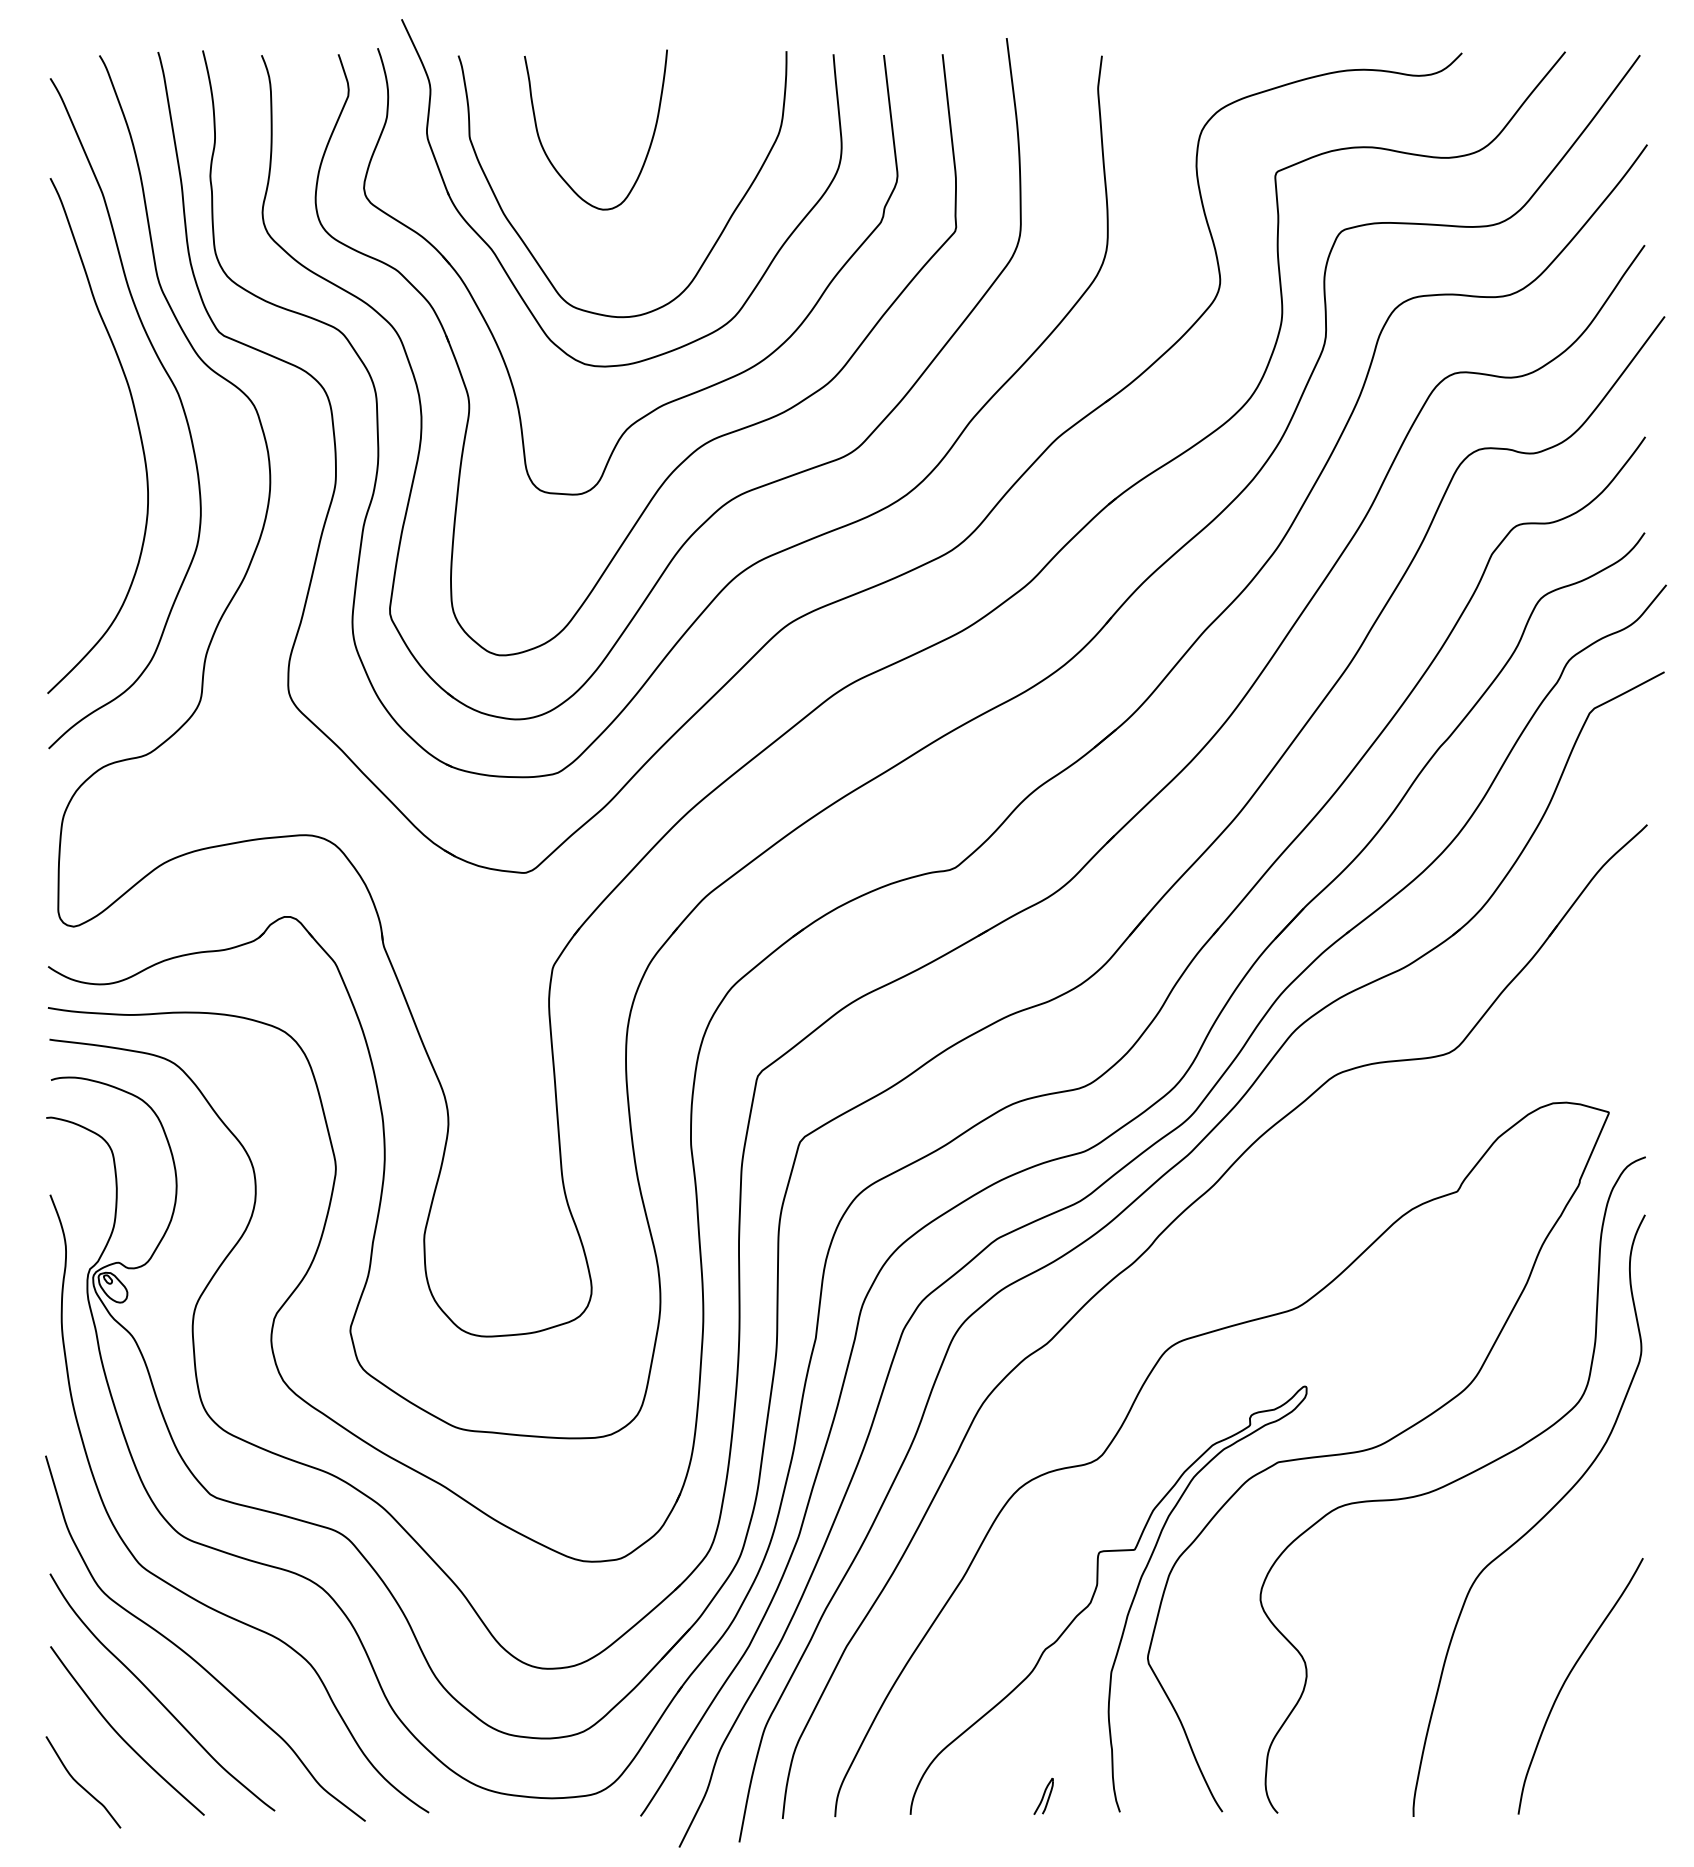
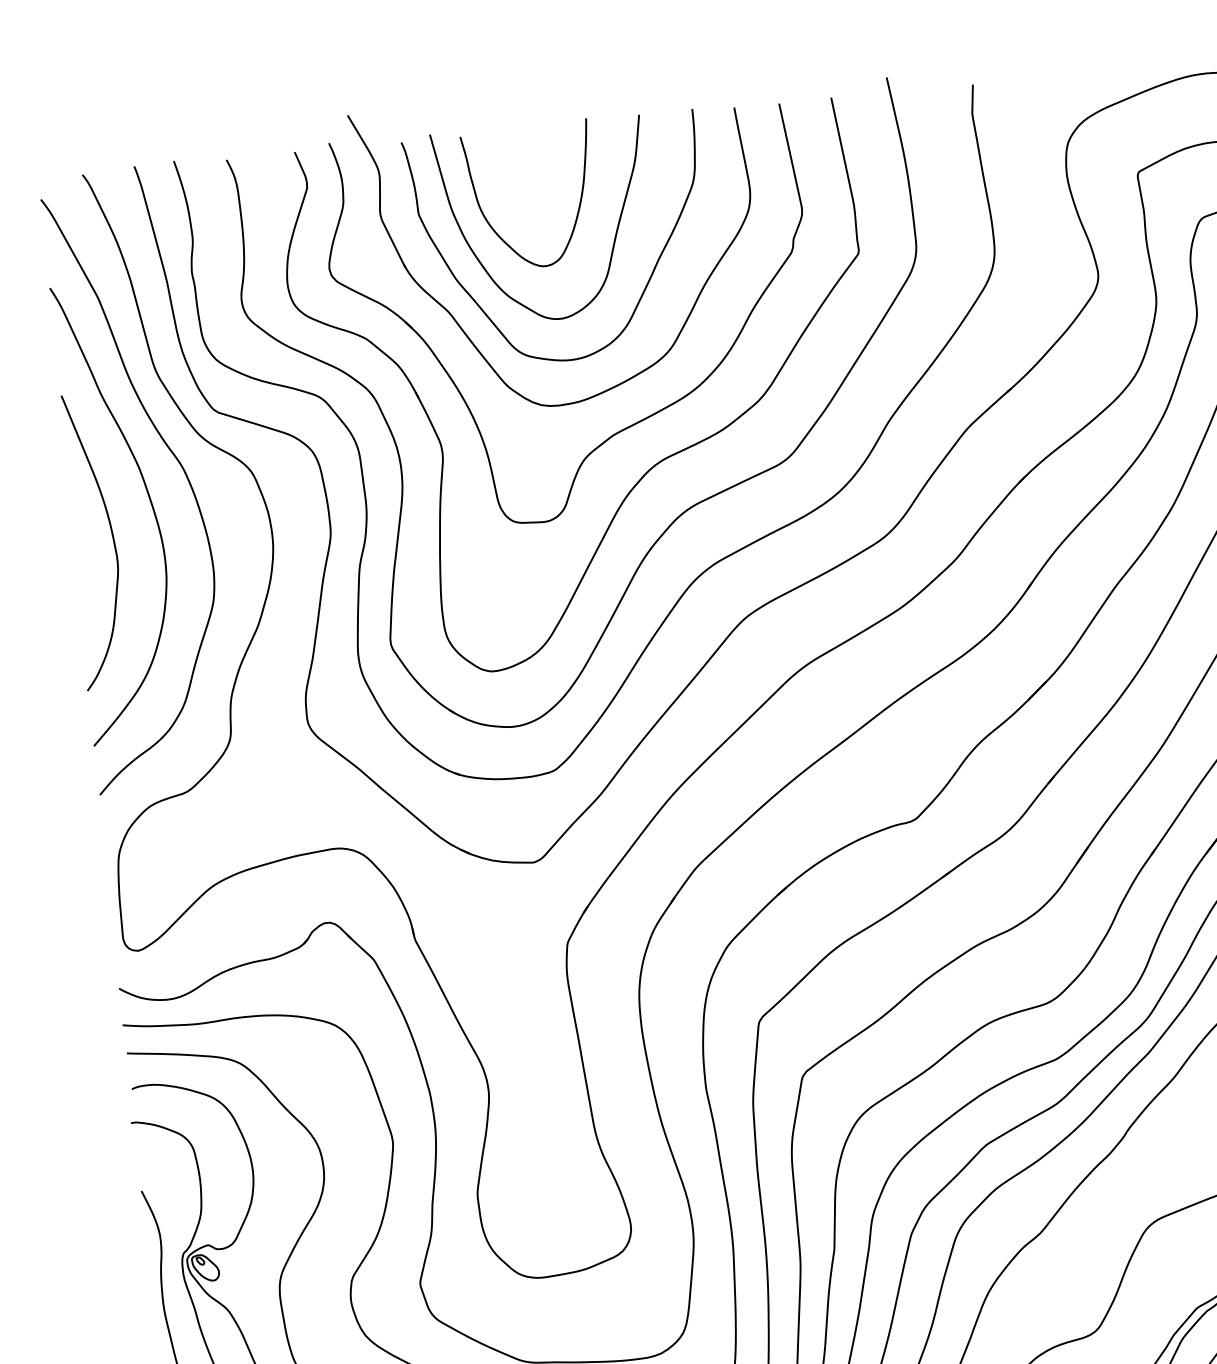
curve: (685, 185) -> (614, 237), added
curve: (91, 463) -> (112, 537), added

